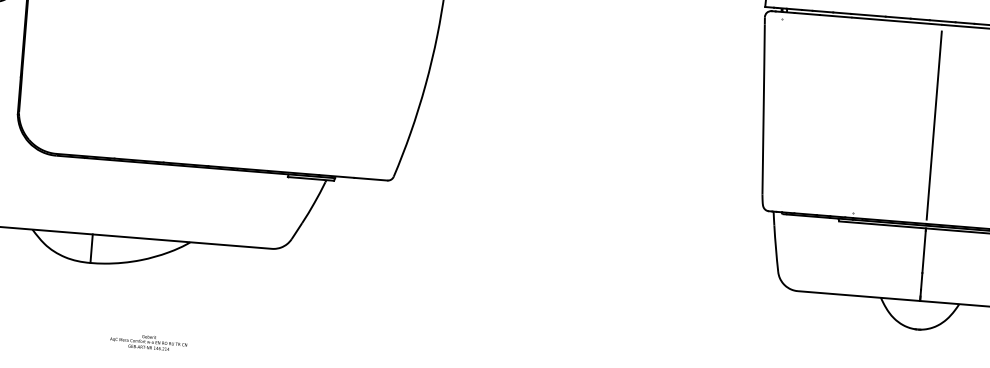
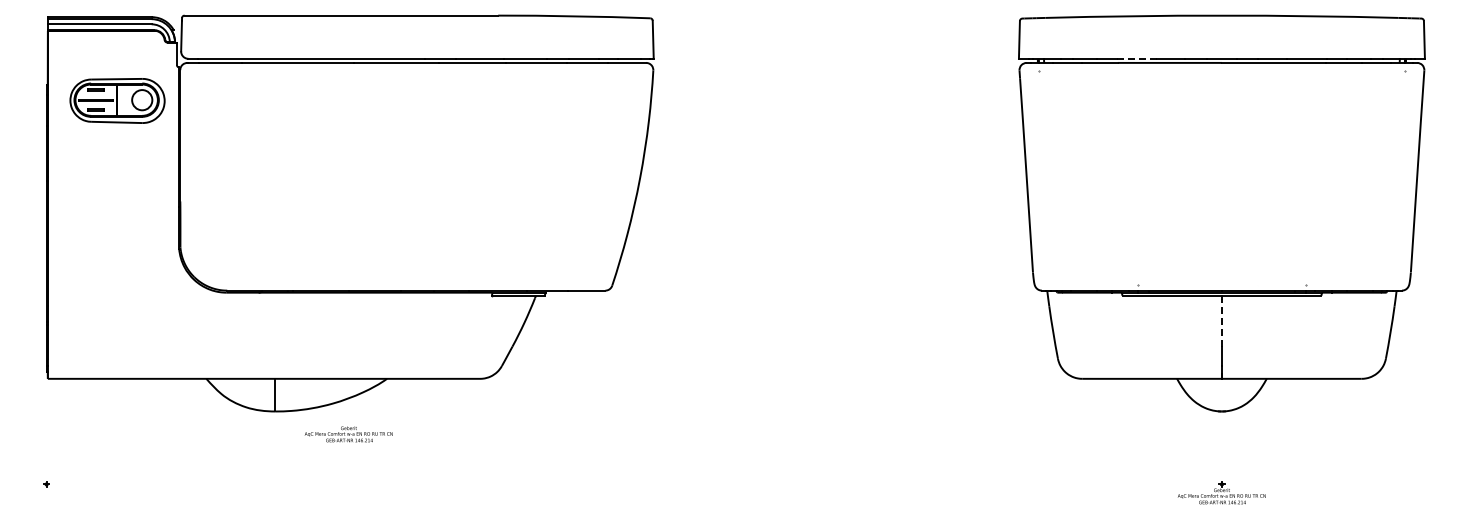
line: (868, 15) -> (1137, 58), solid -> dashed
line: (933, 124) -> (1221, 177), removed
line: (923, 251) -> (1221, 322), solid -> dashed
text: (148, 342) -> (348, 434), moved

